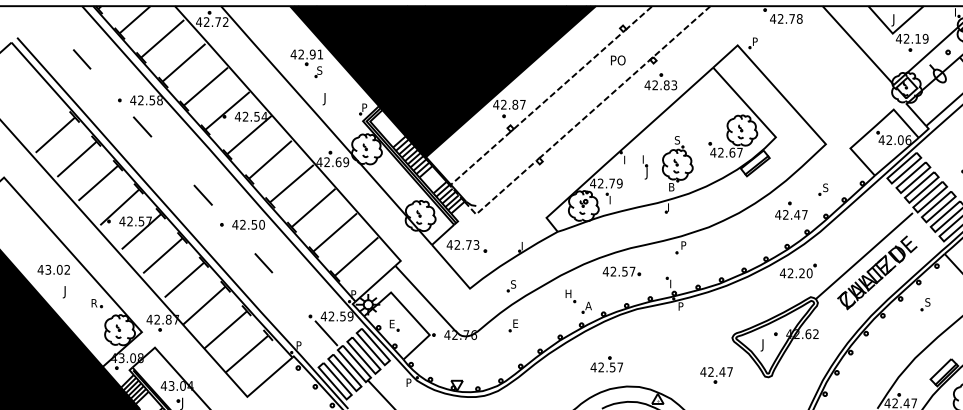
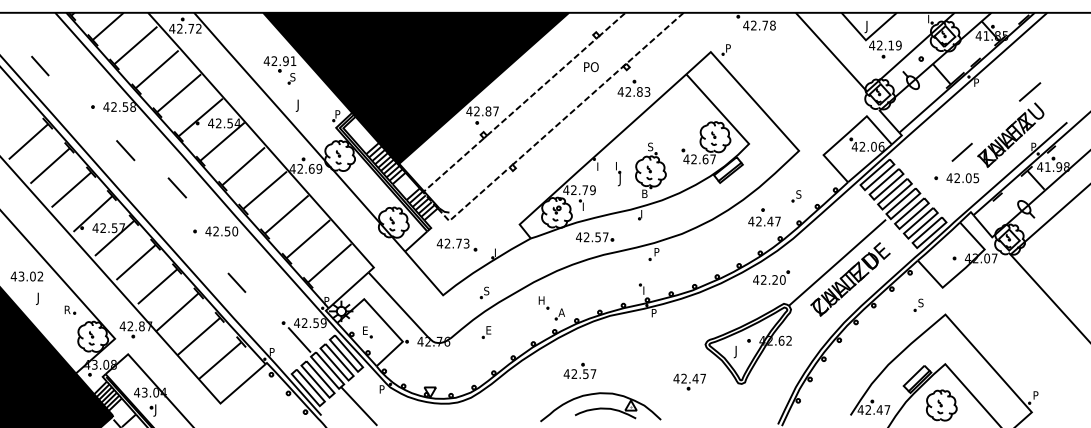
line: (82, 58) -> (40, 65), moved
line: (142, 126) -> (125, 150), moved
line: (203, 194) -> (177, 187), moved
part: (466, 245) -> (456, 244), moved
line: (263, 262) -> (236, 282), moved
part: (622, 271) -> (595, 237), moved
part: (925, 303) -> (918, 304), moved

